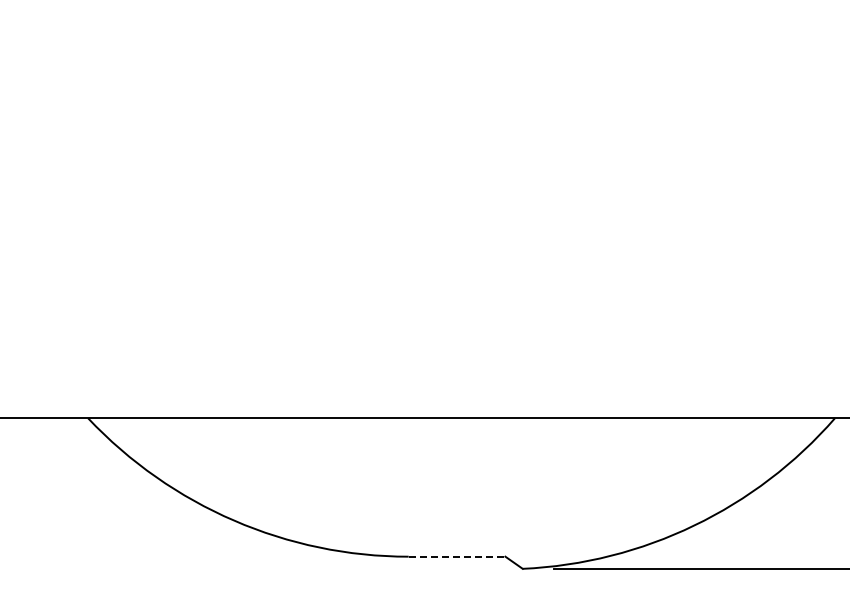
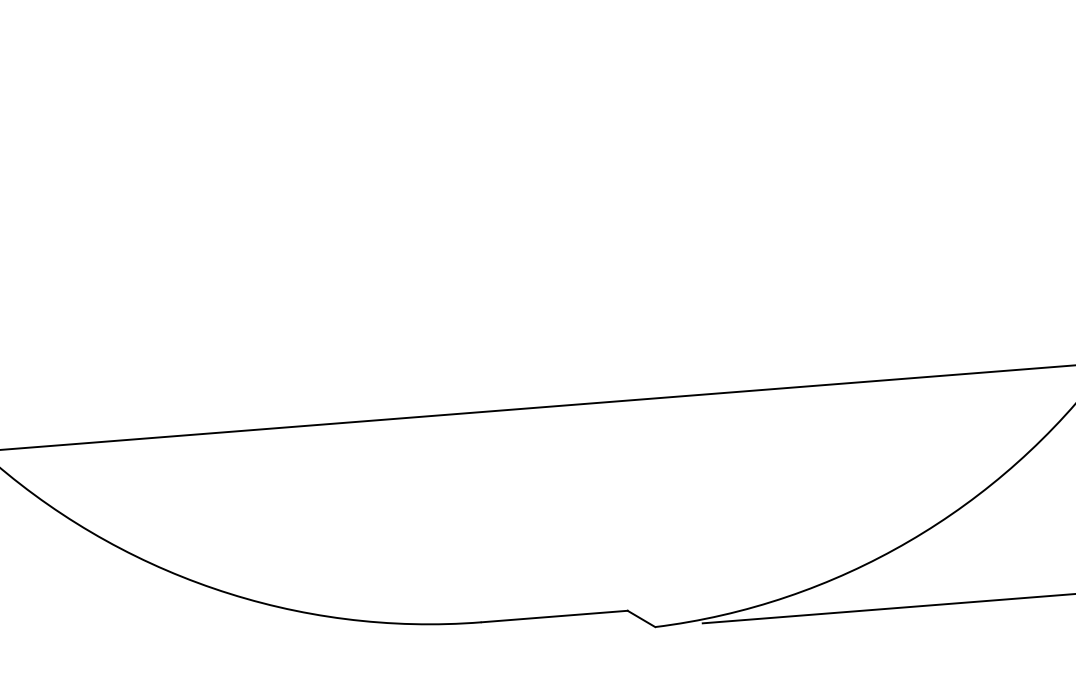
line: (457, 556) -> (555, 616), dashed -> solid

